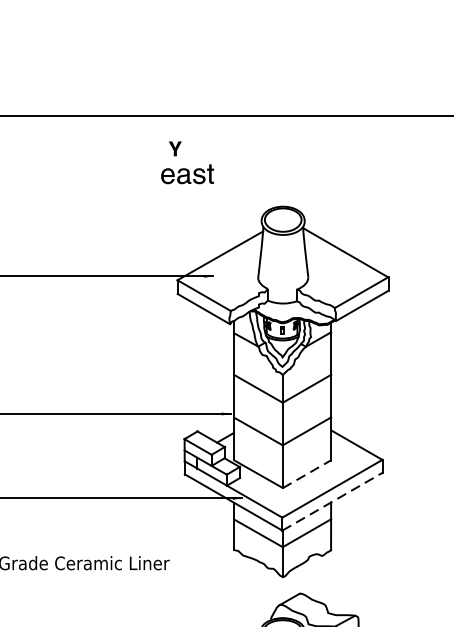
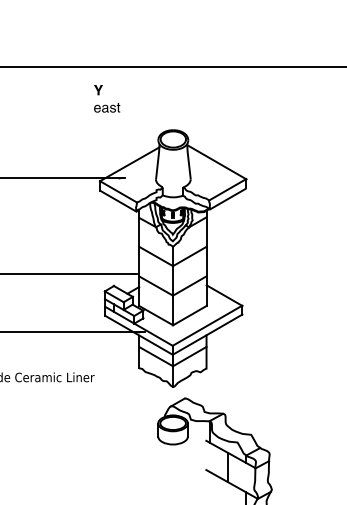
part: (188, 173) -> (107, 107), size x0.71
line: (307, 473) -> (190, 315), dashed -> solid
line: (333, 501) -> (208, 334), dashed -> solid

